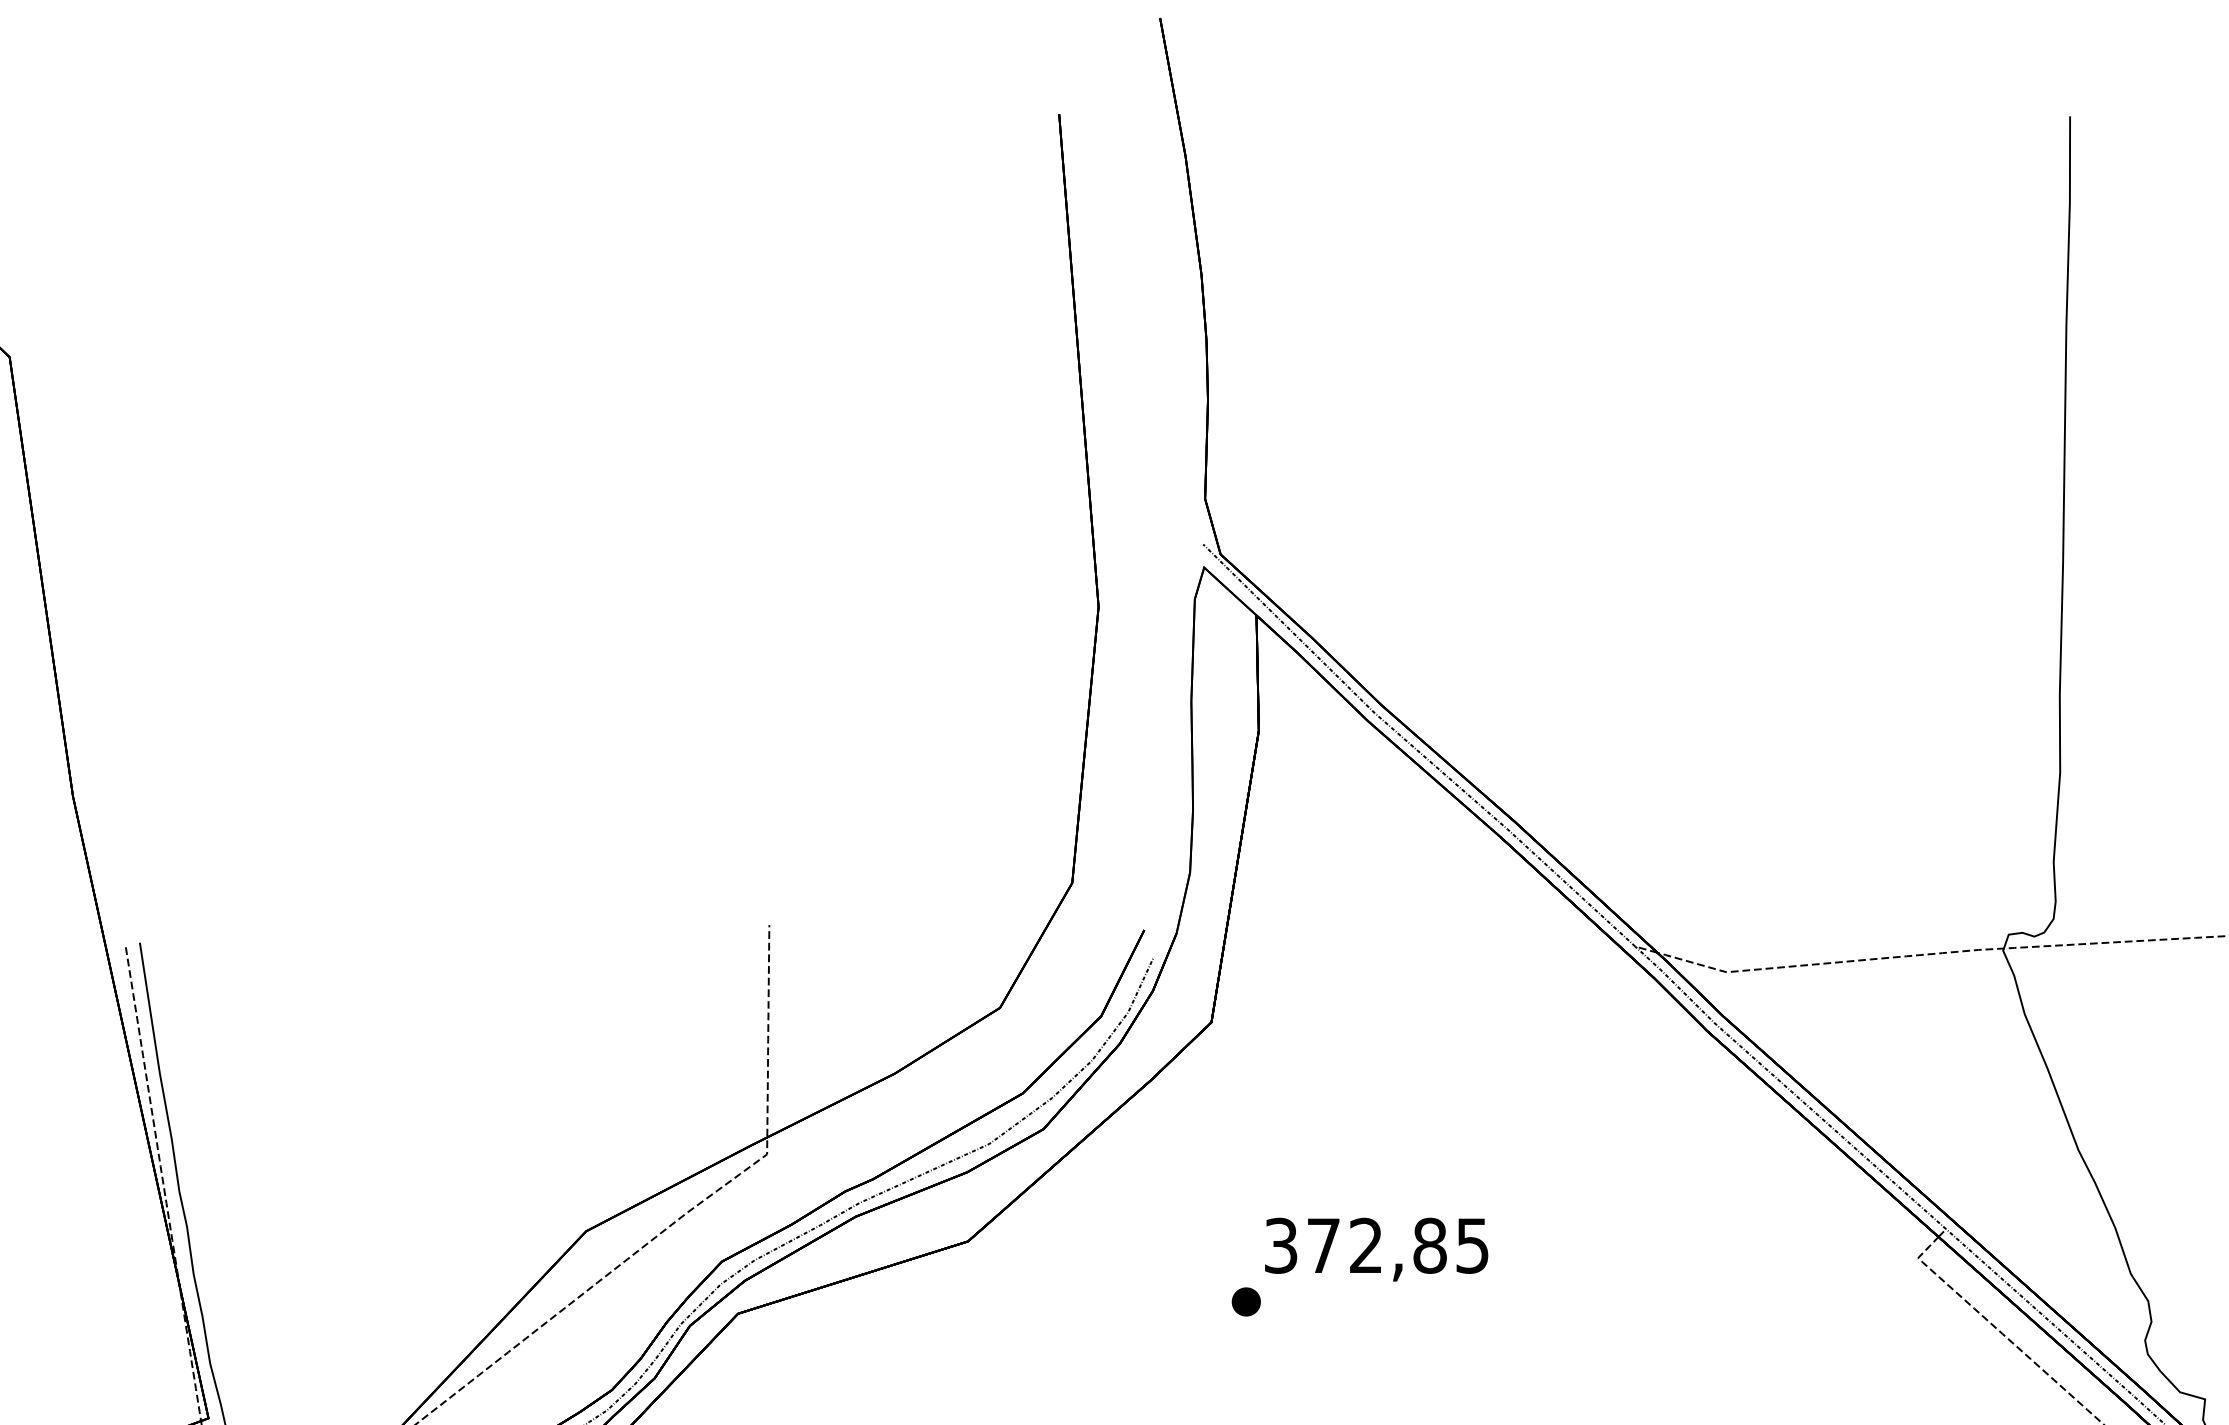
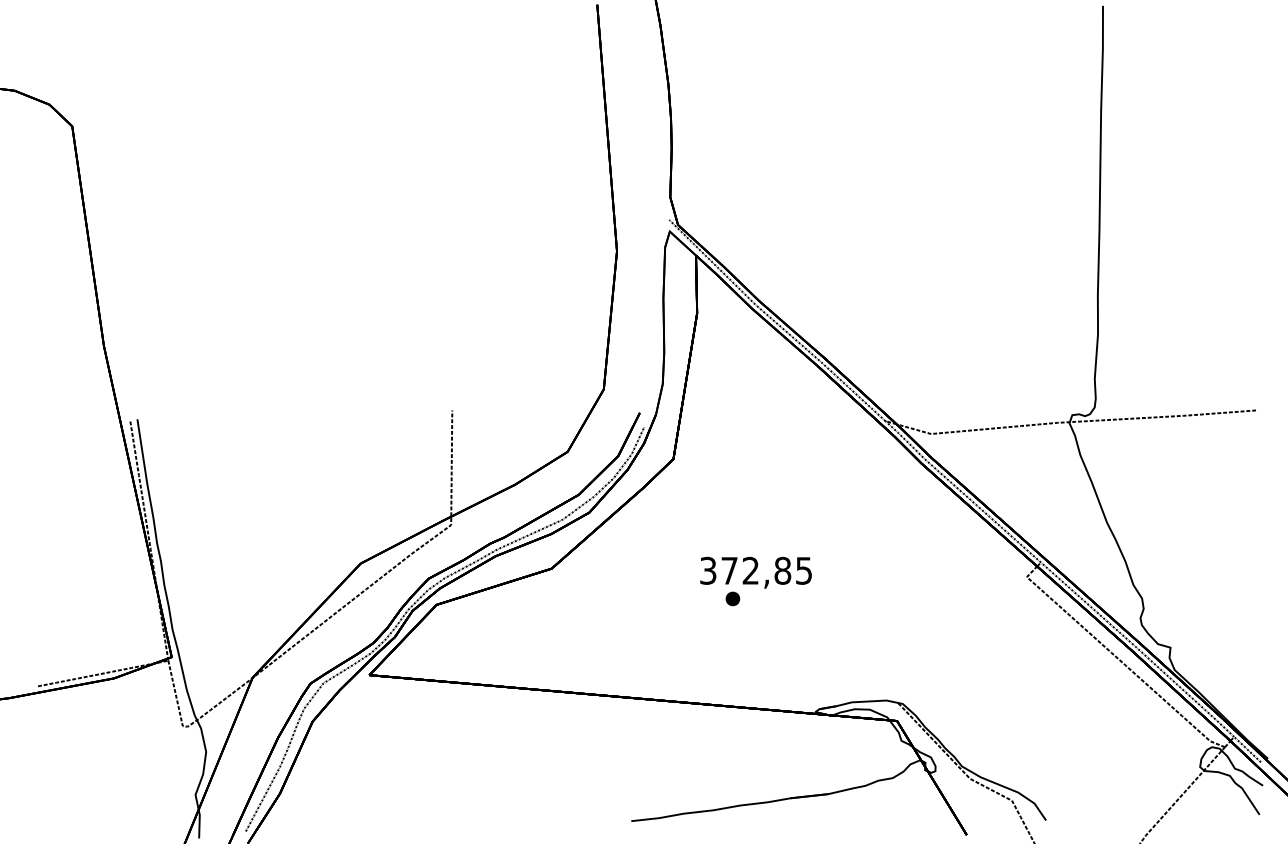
part: (1245, 1301) -> (732, 598), moved

